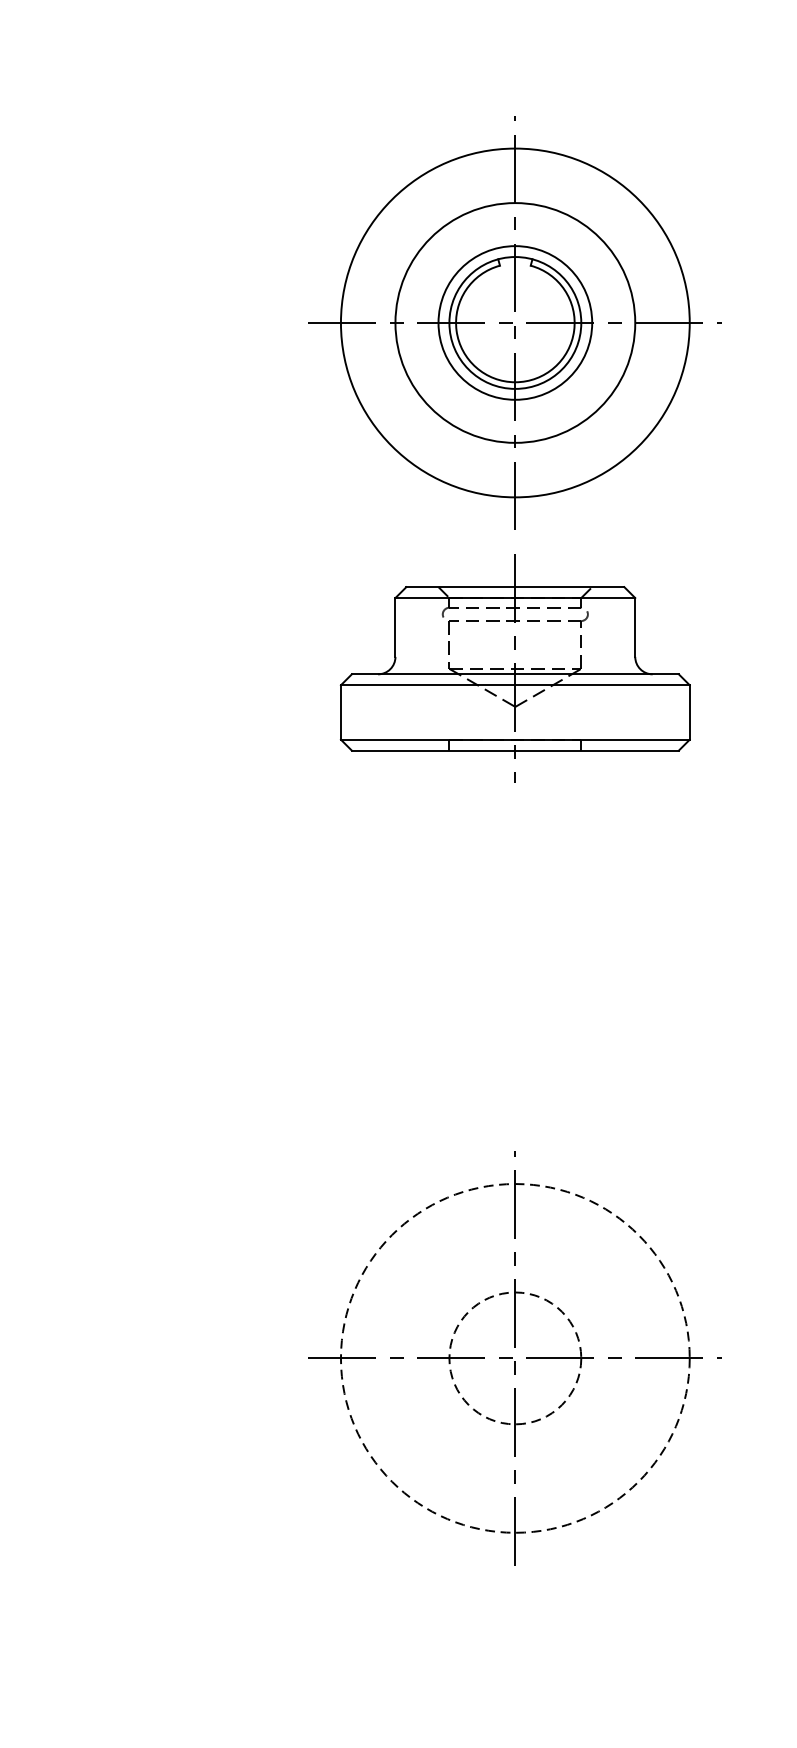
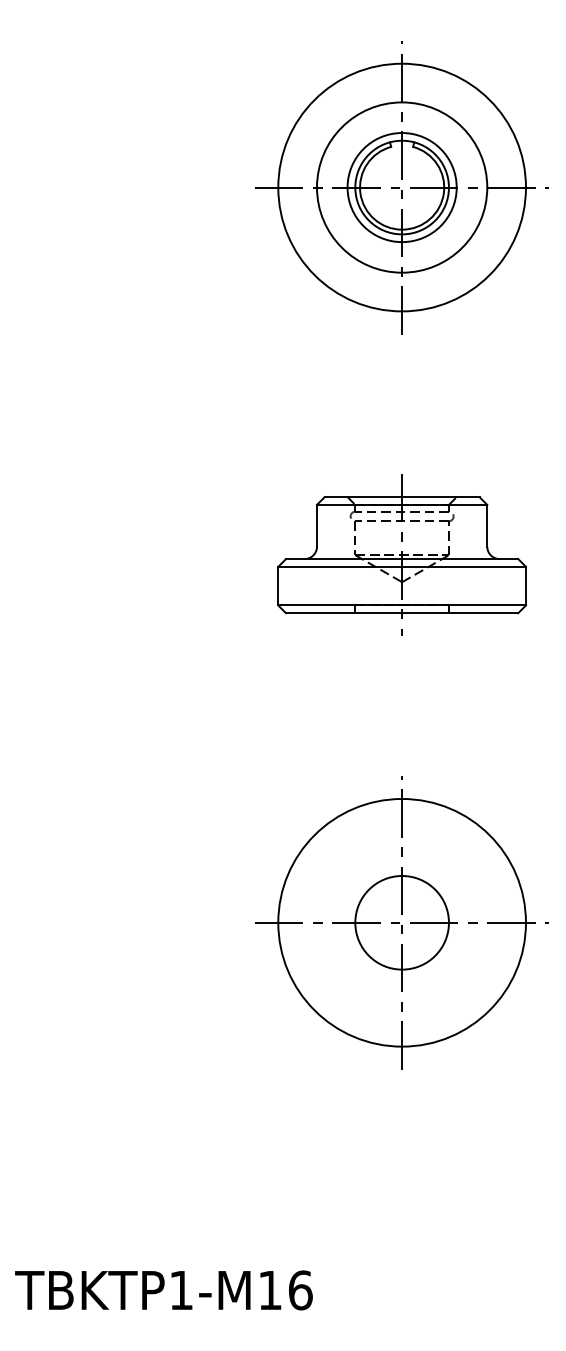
part: (514, 667) -> (401, 554), moved
circle: (514, 1357) -> (401, 922), dashed -> solid
circle: (514, 1357) -> (401, 922), dashed -> solid

